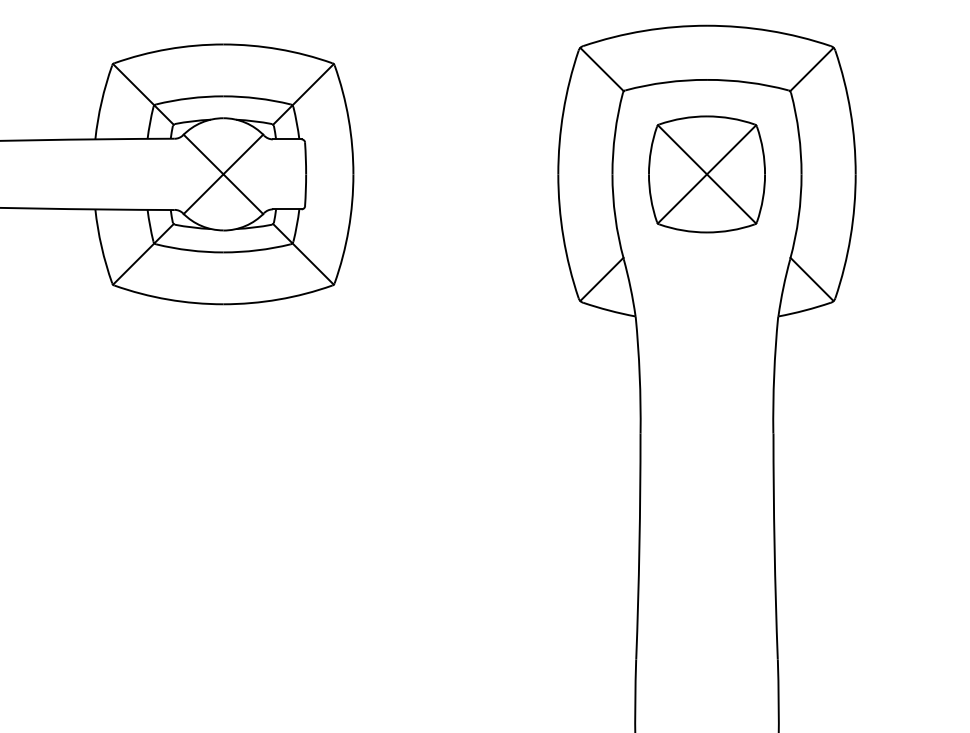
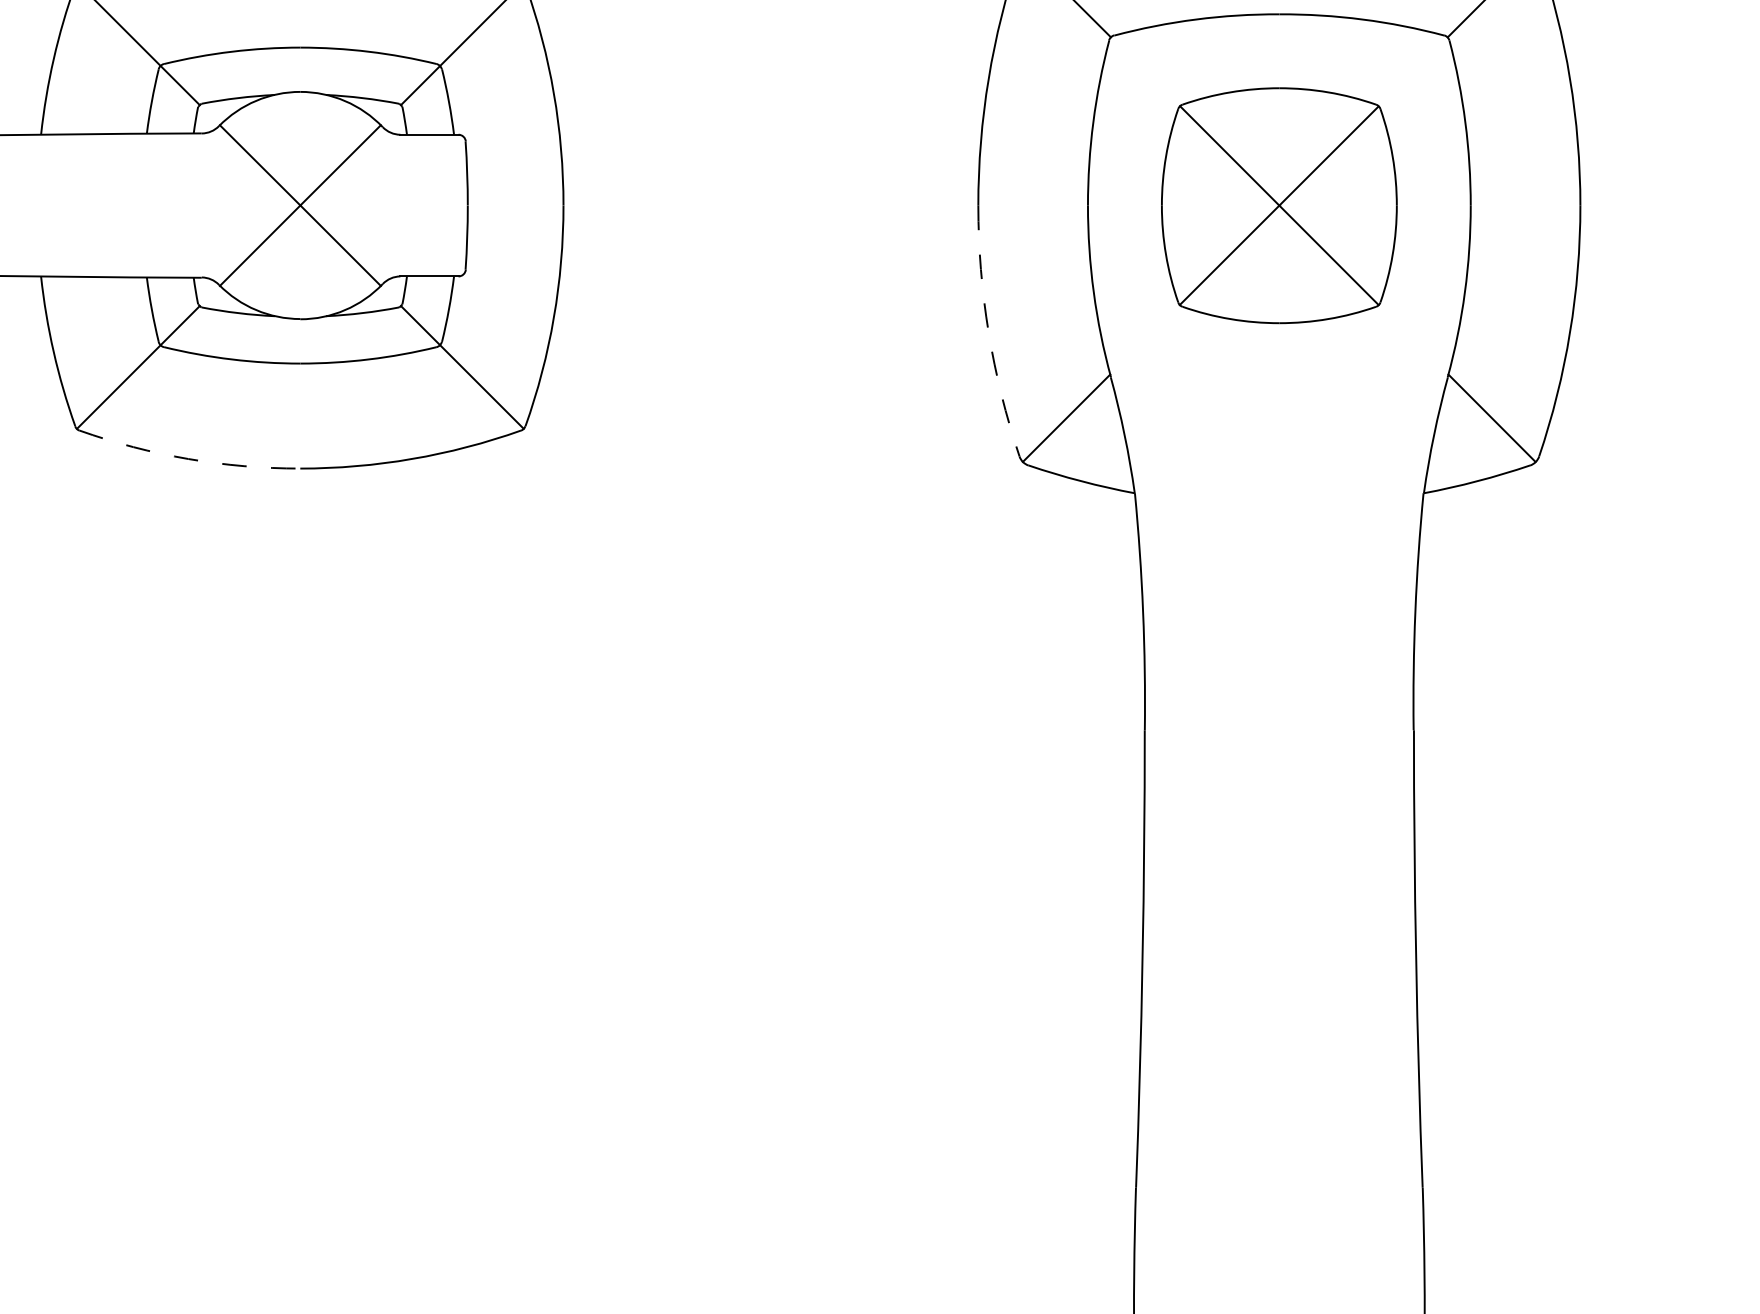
arc: (563, 237) -> (988, 333), solid -> dashed
arc: (168, 299) -> (189, 458), solid -> dashed

